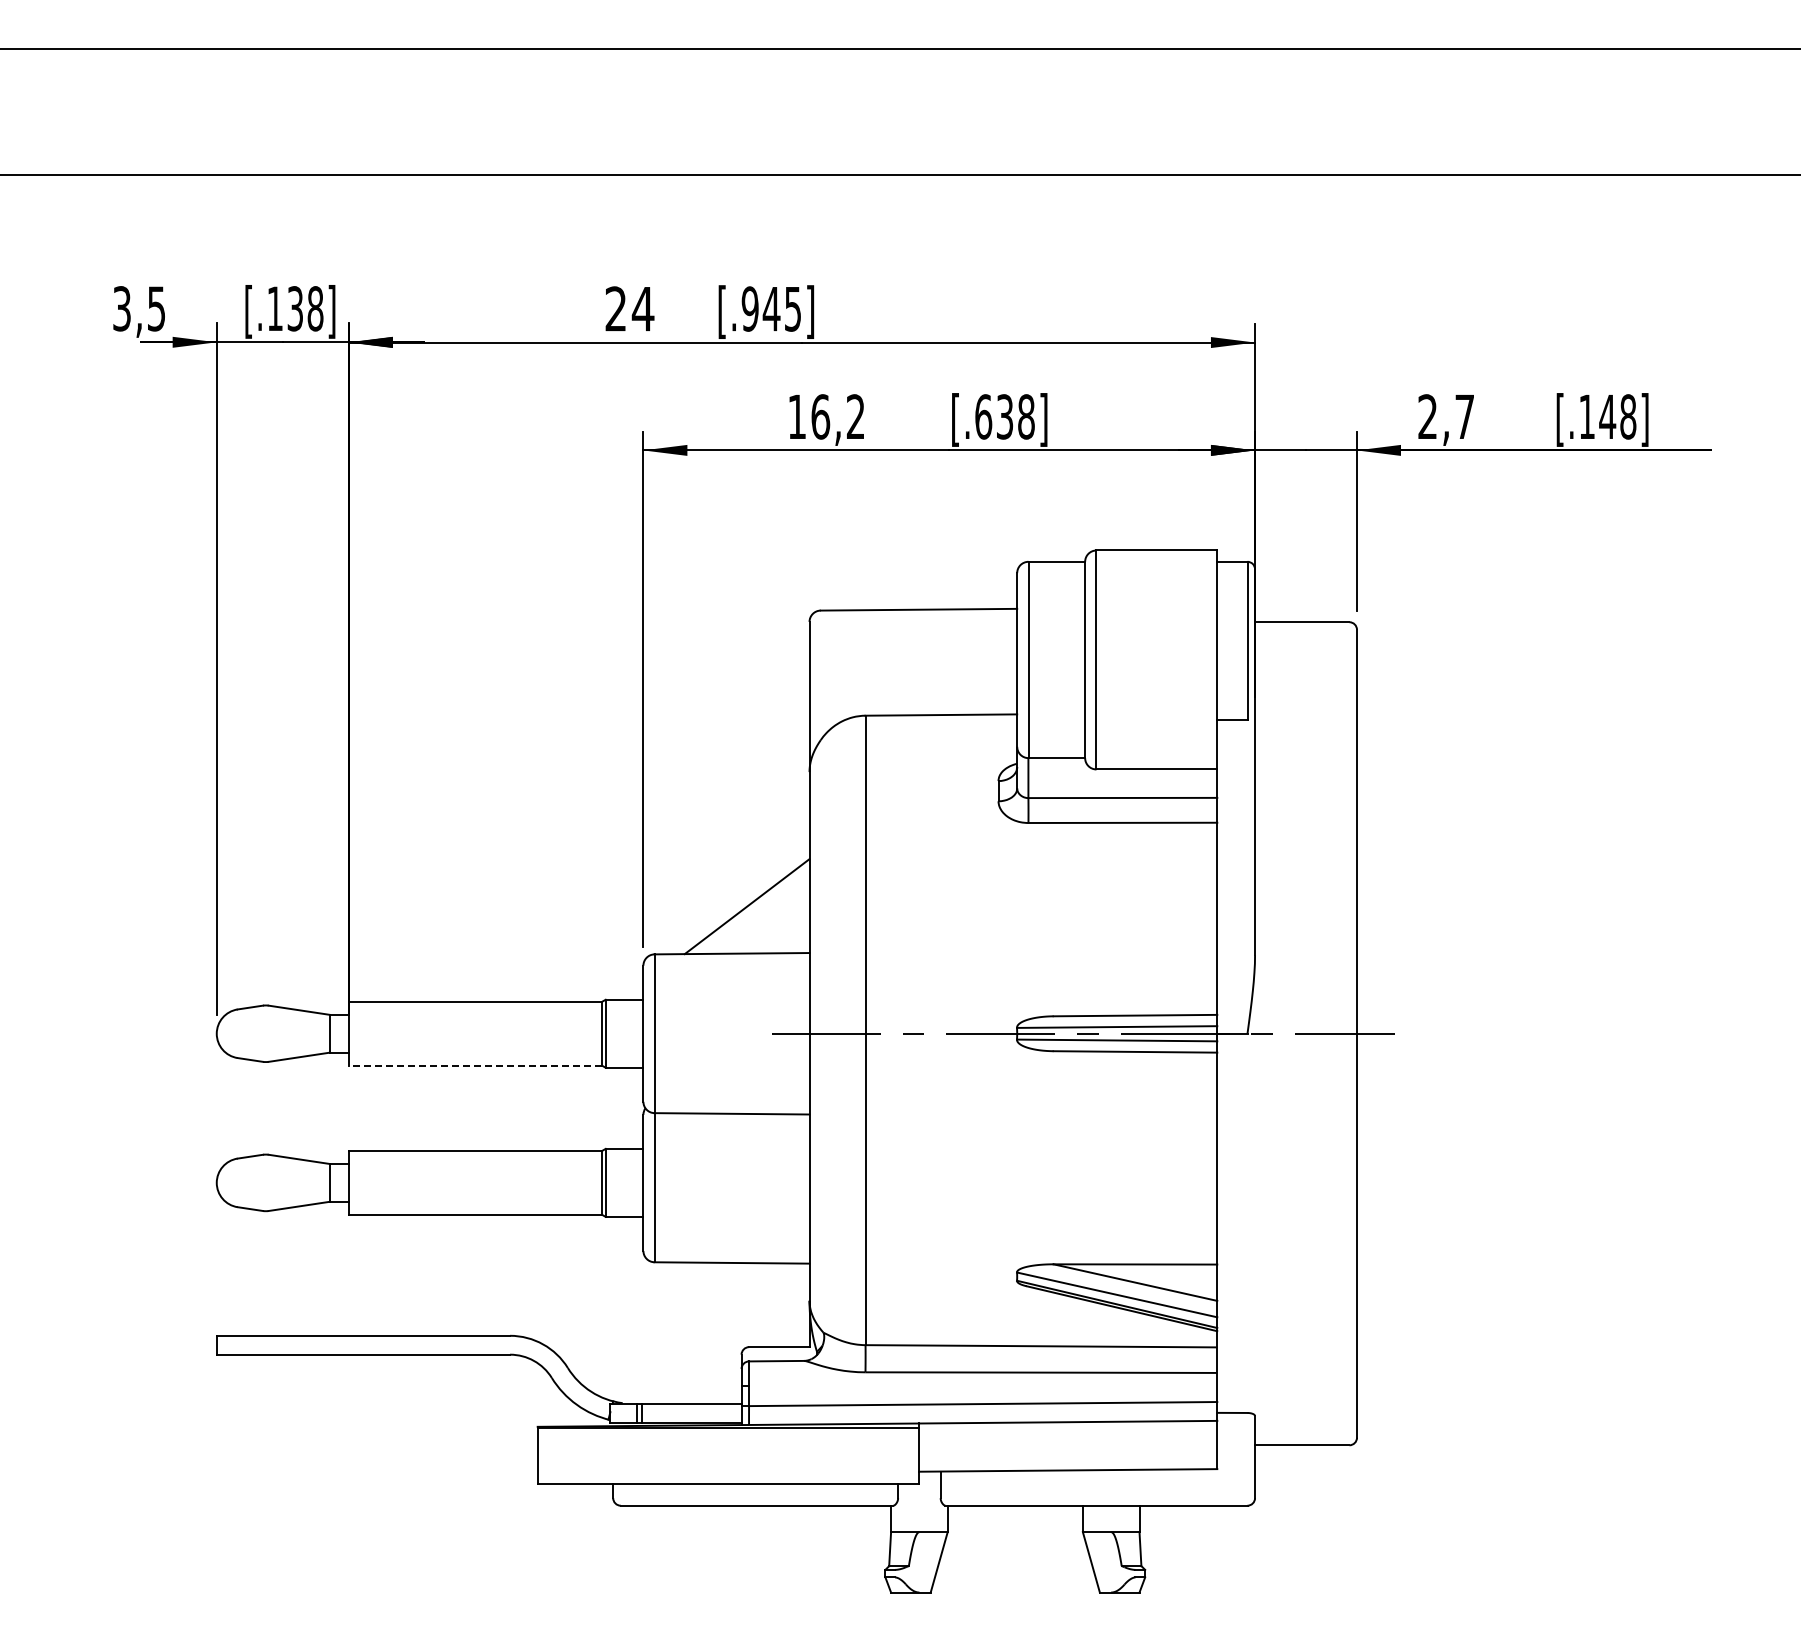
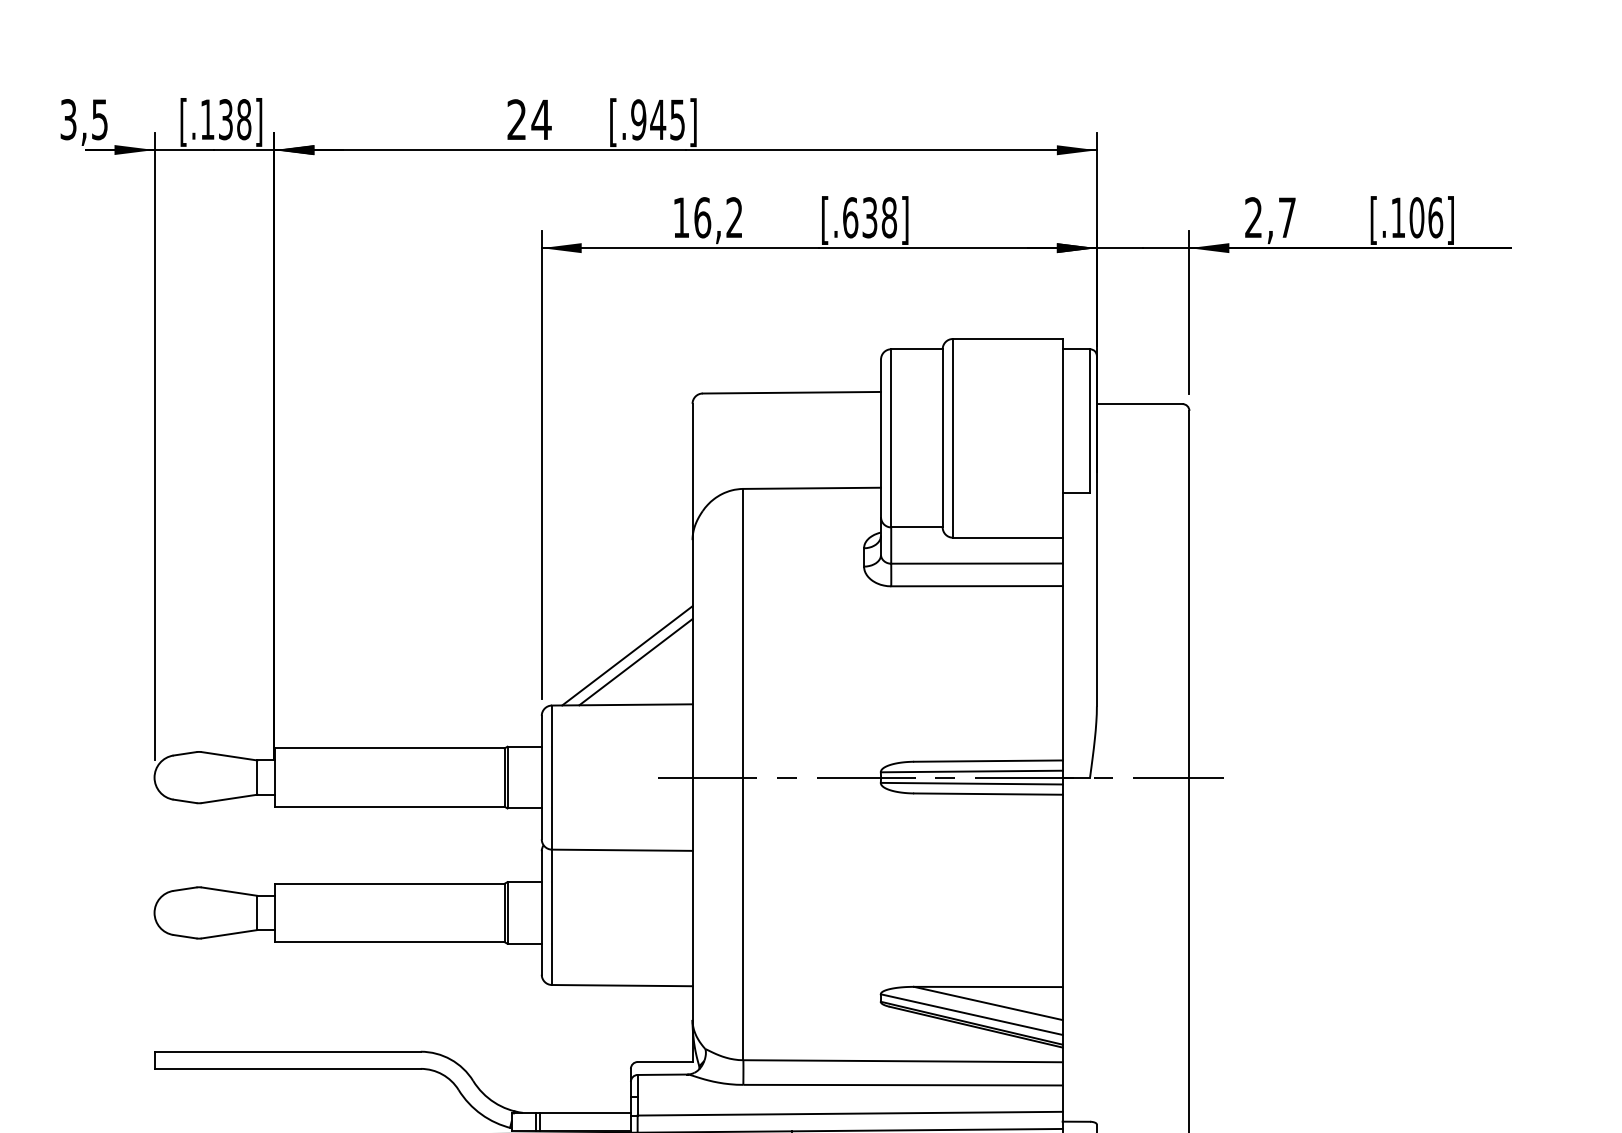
text: (1617, 416) -> (1425, 217), [.148] -> [.106]
line: (737, 899) -> (627, 655), added
line: (475, 1065) -> (389, 806), dashed -> solid

